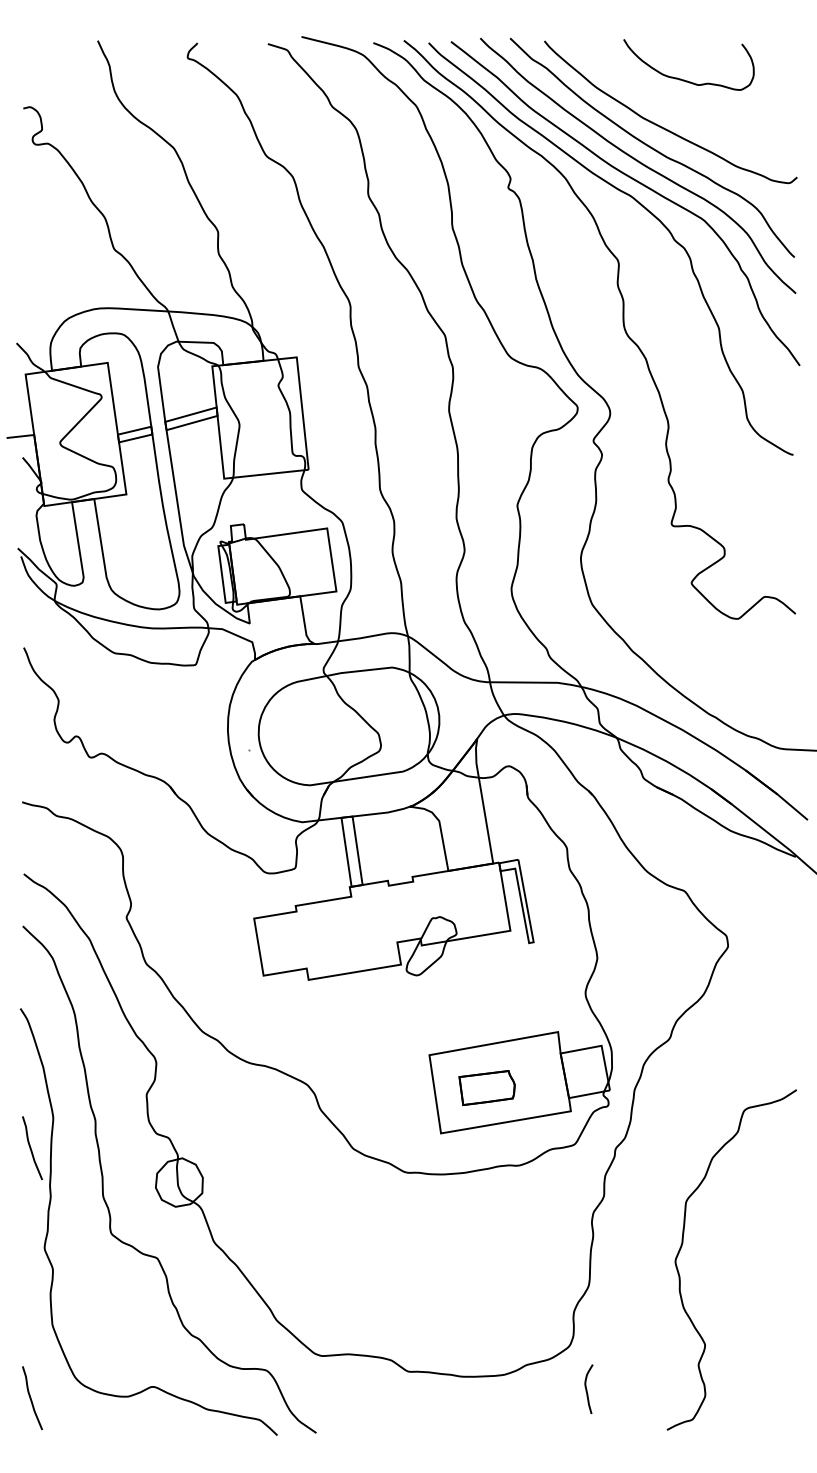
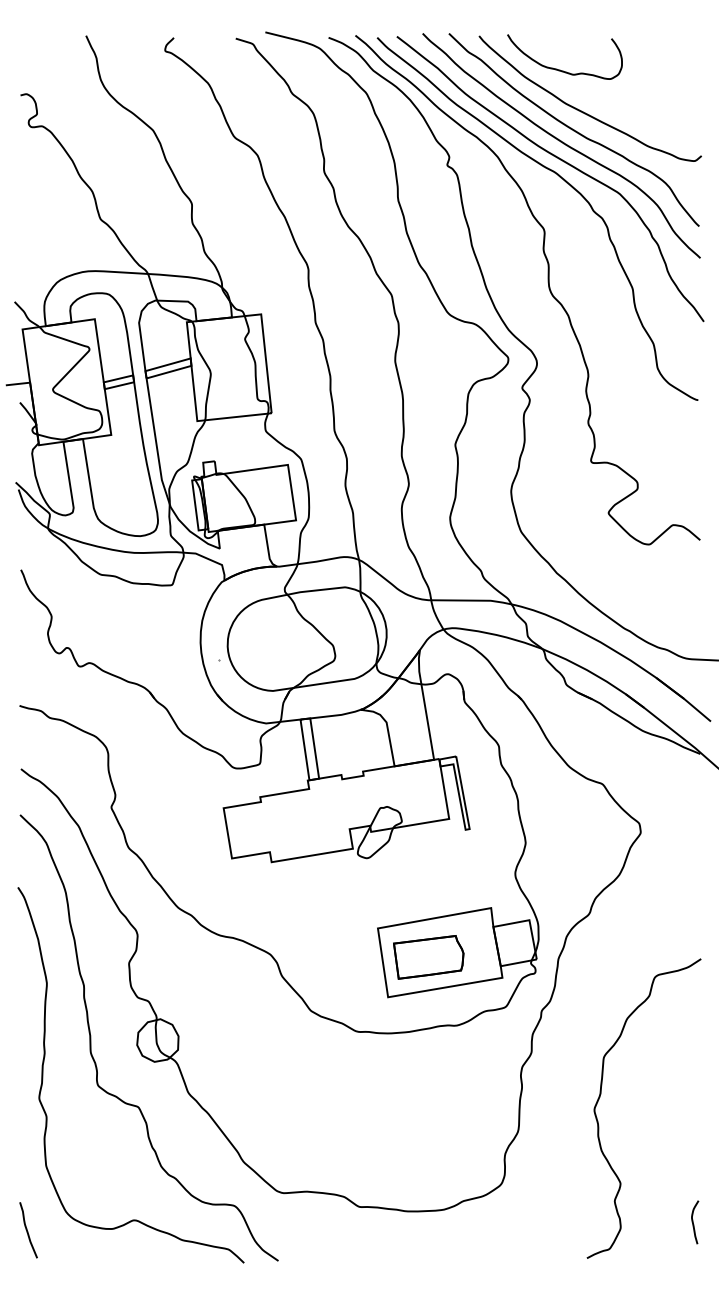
curve: (684, 79) -> (561, 69), moved
part: (486, 1087) -> (428, 956), size x1.43
curve: (31, 1148) -> (27, 1010), removed
curve: (587, 1389) -> (693, 1222), moved

